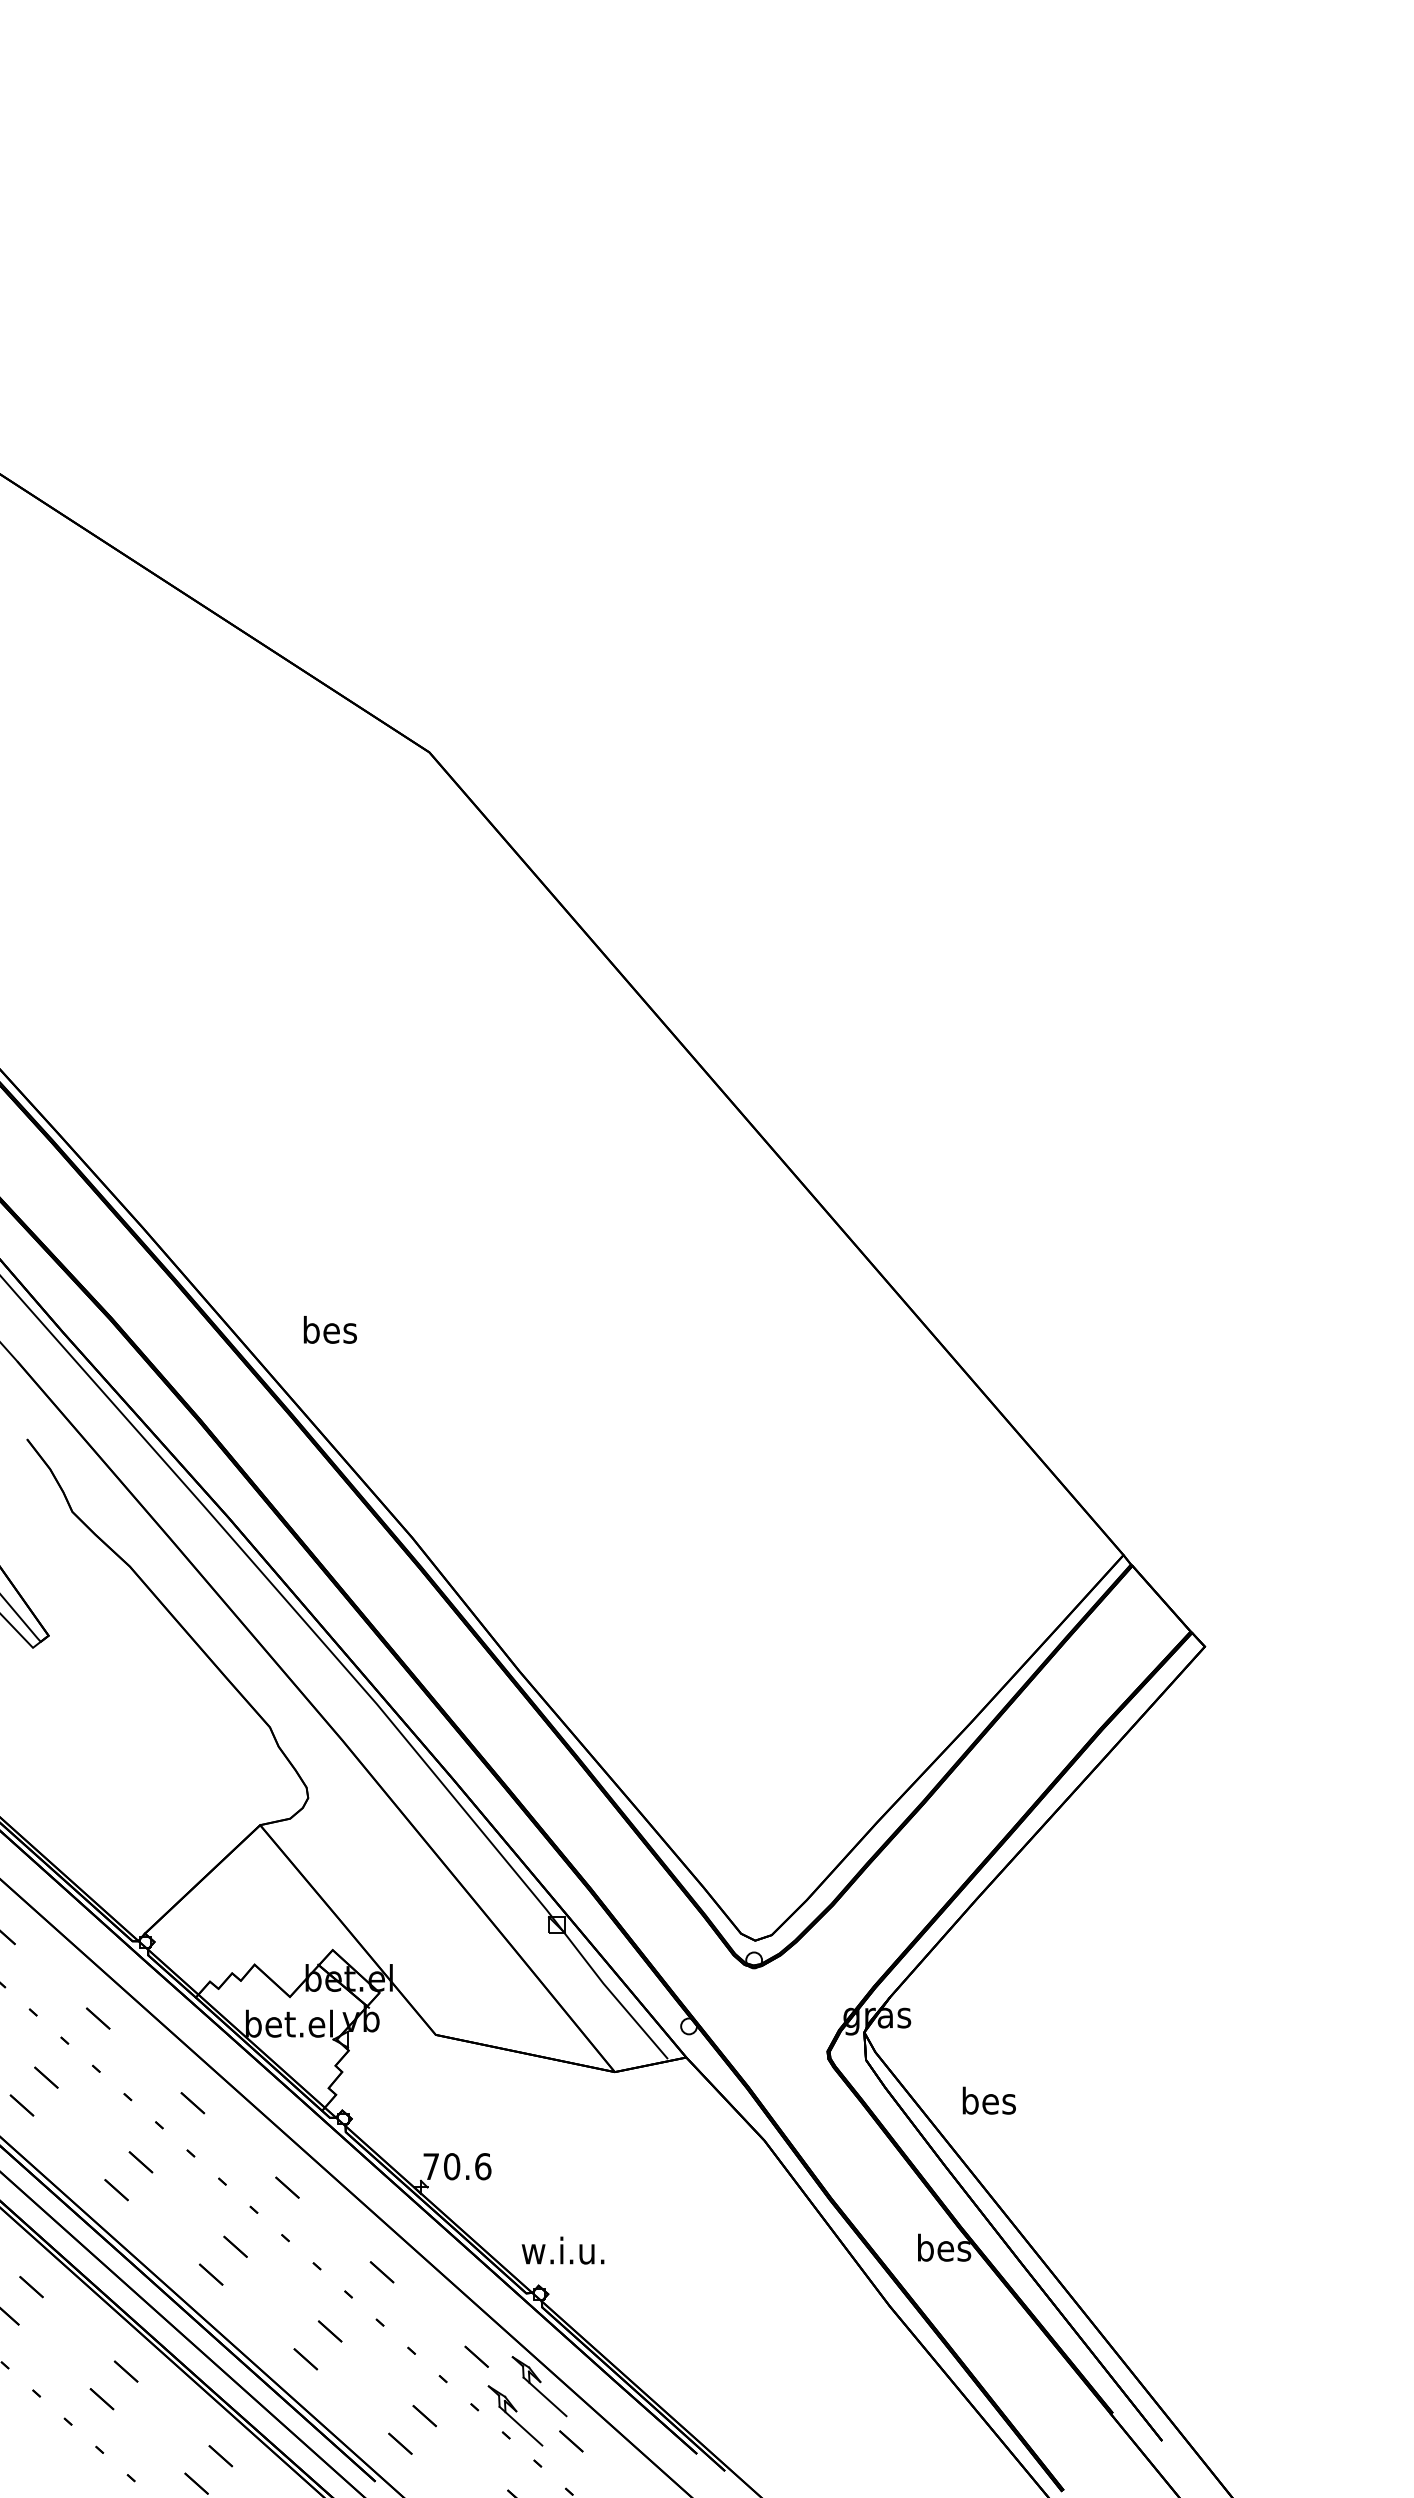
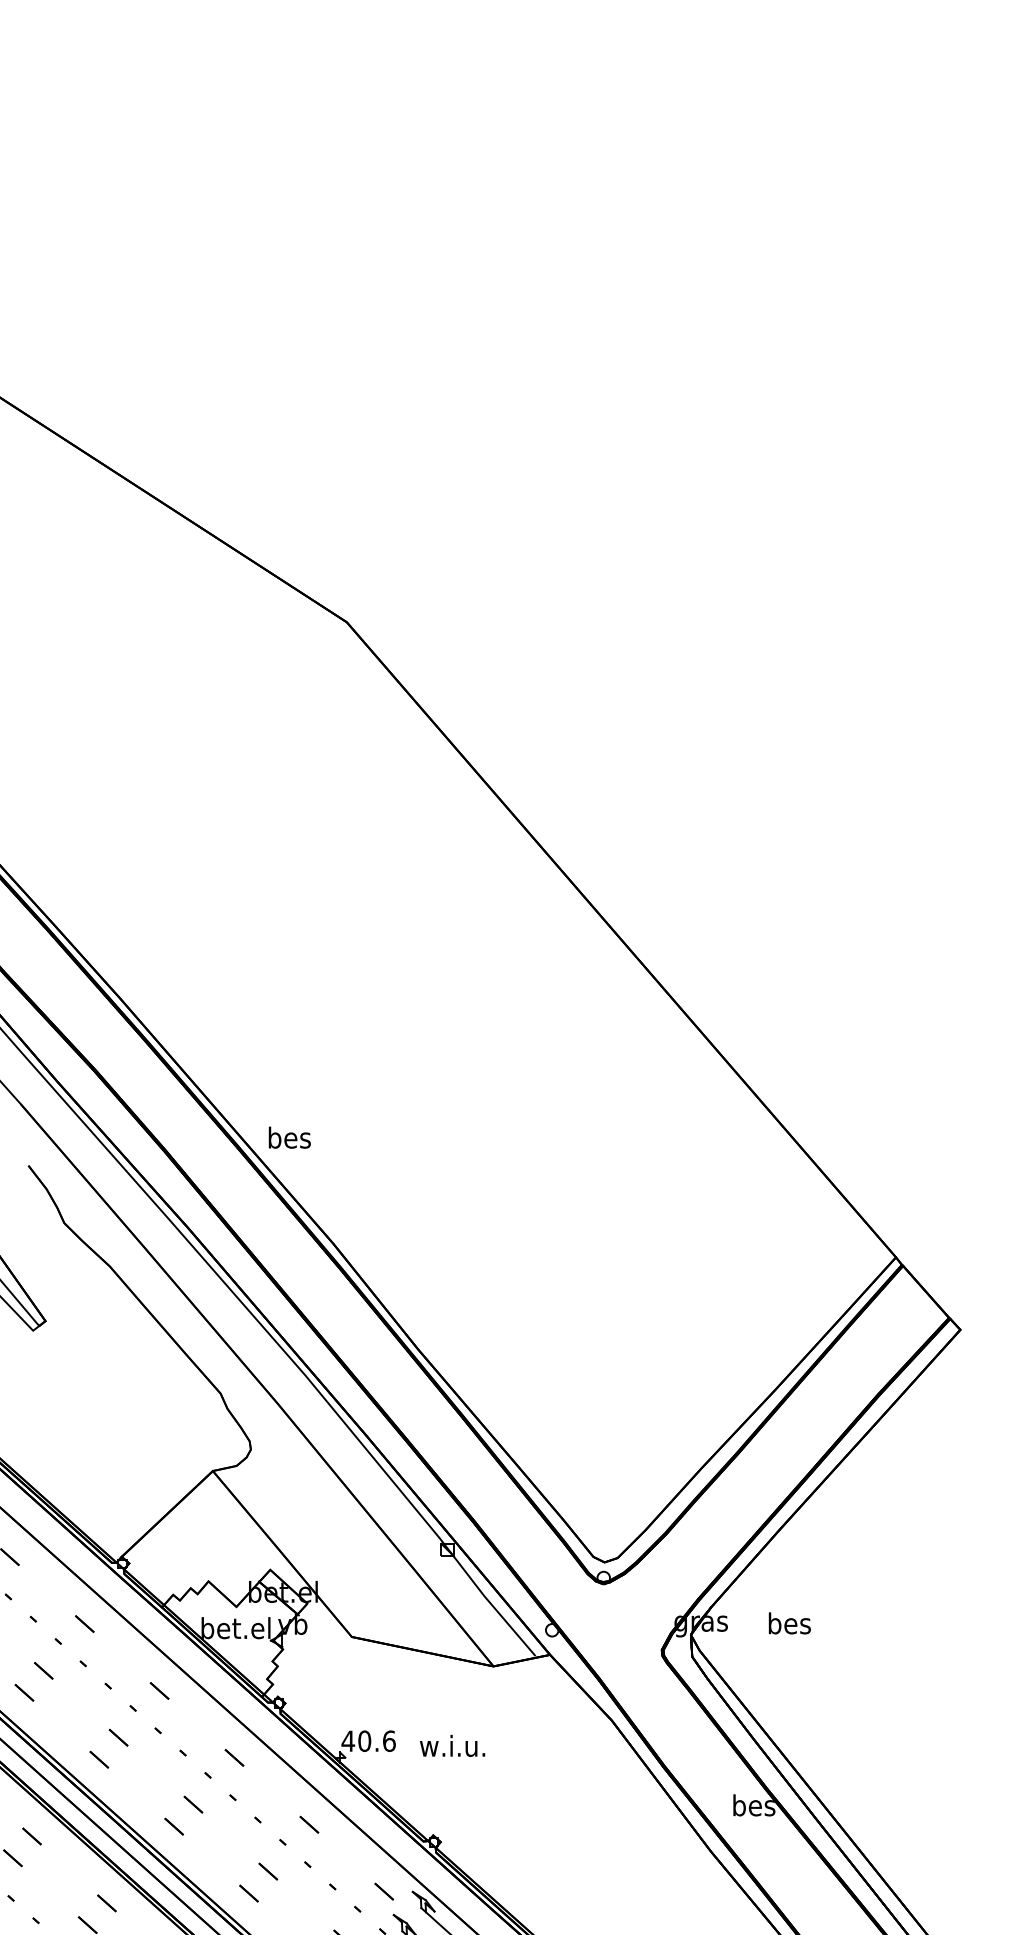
text: (329, 1329) -> (289, 1137), moved
text: (988, 2100) -> (789, 1623), moved
text: (430, 2166) -> (347, 1741), 70.6 -> 40.6
text: (562, 2250) -> (452, 1745), moved

